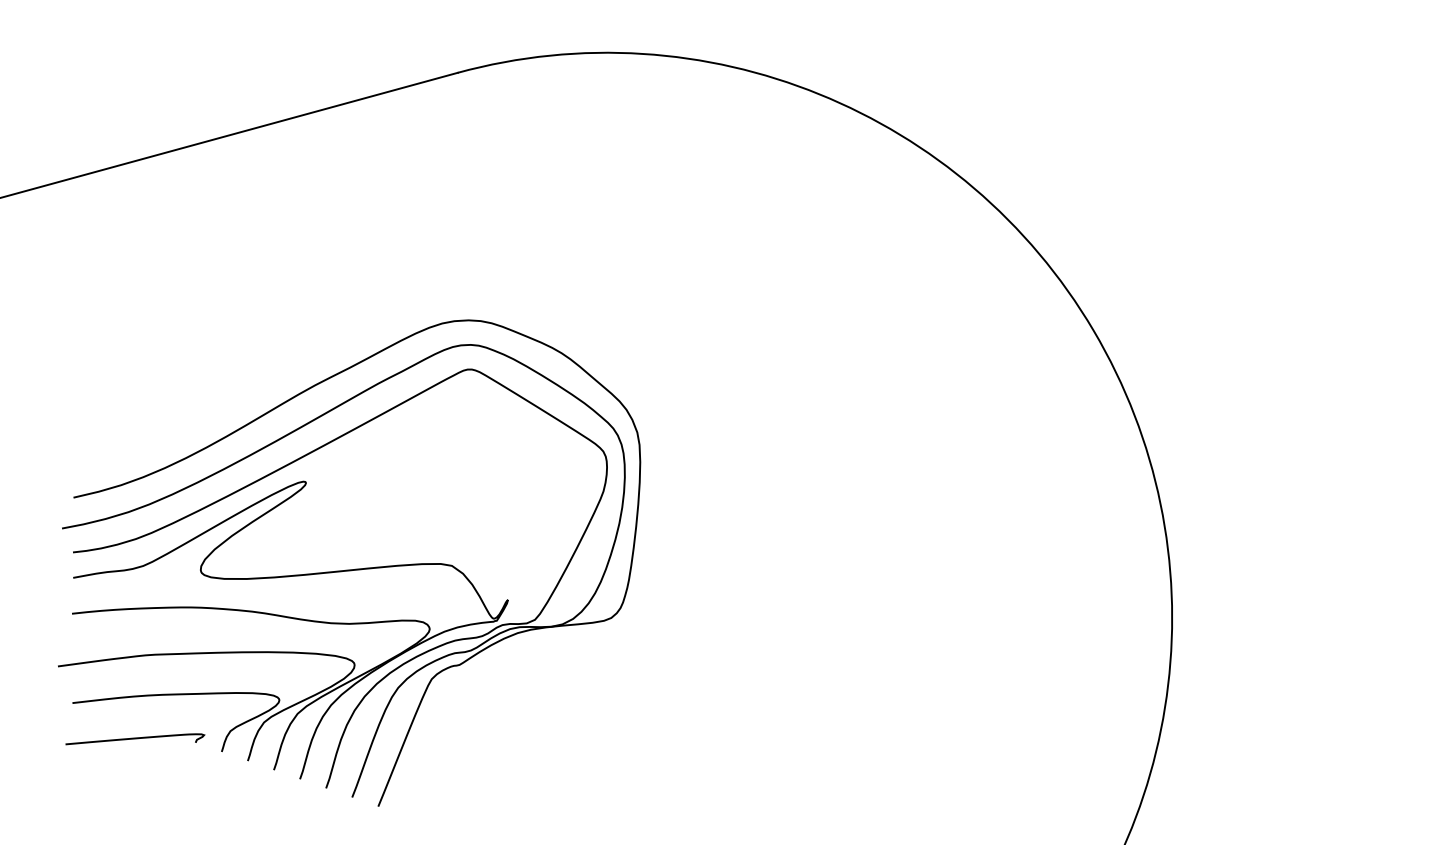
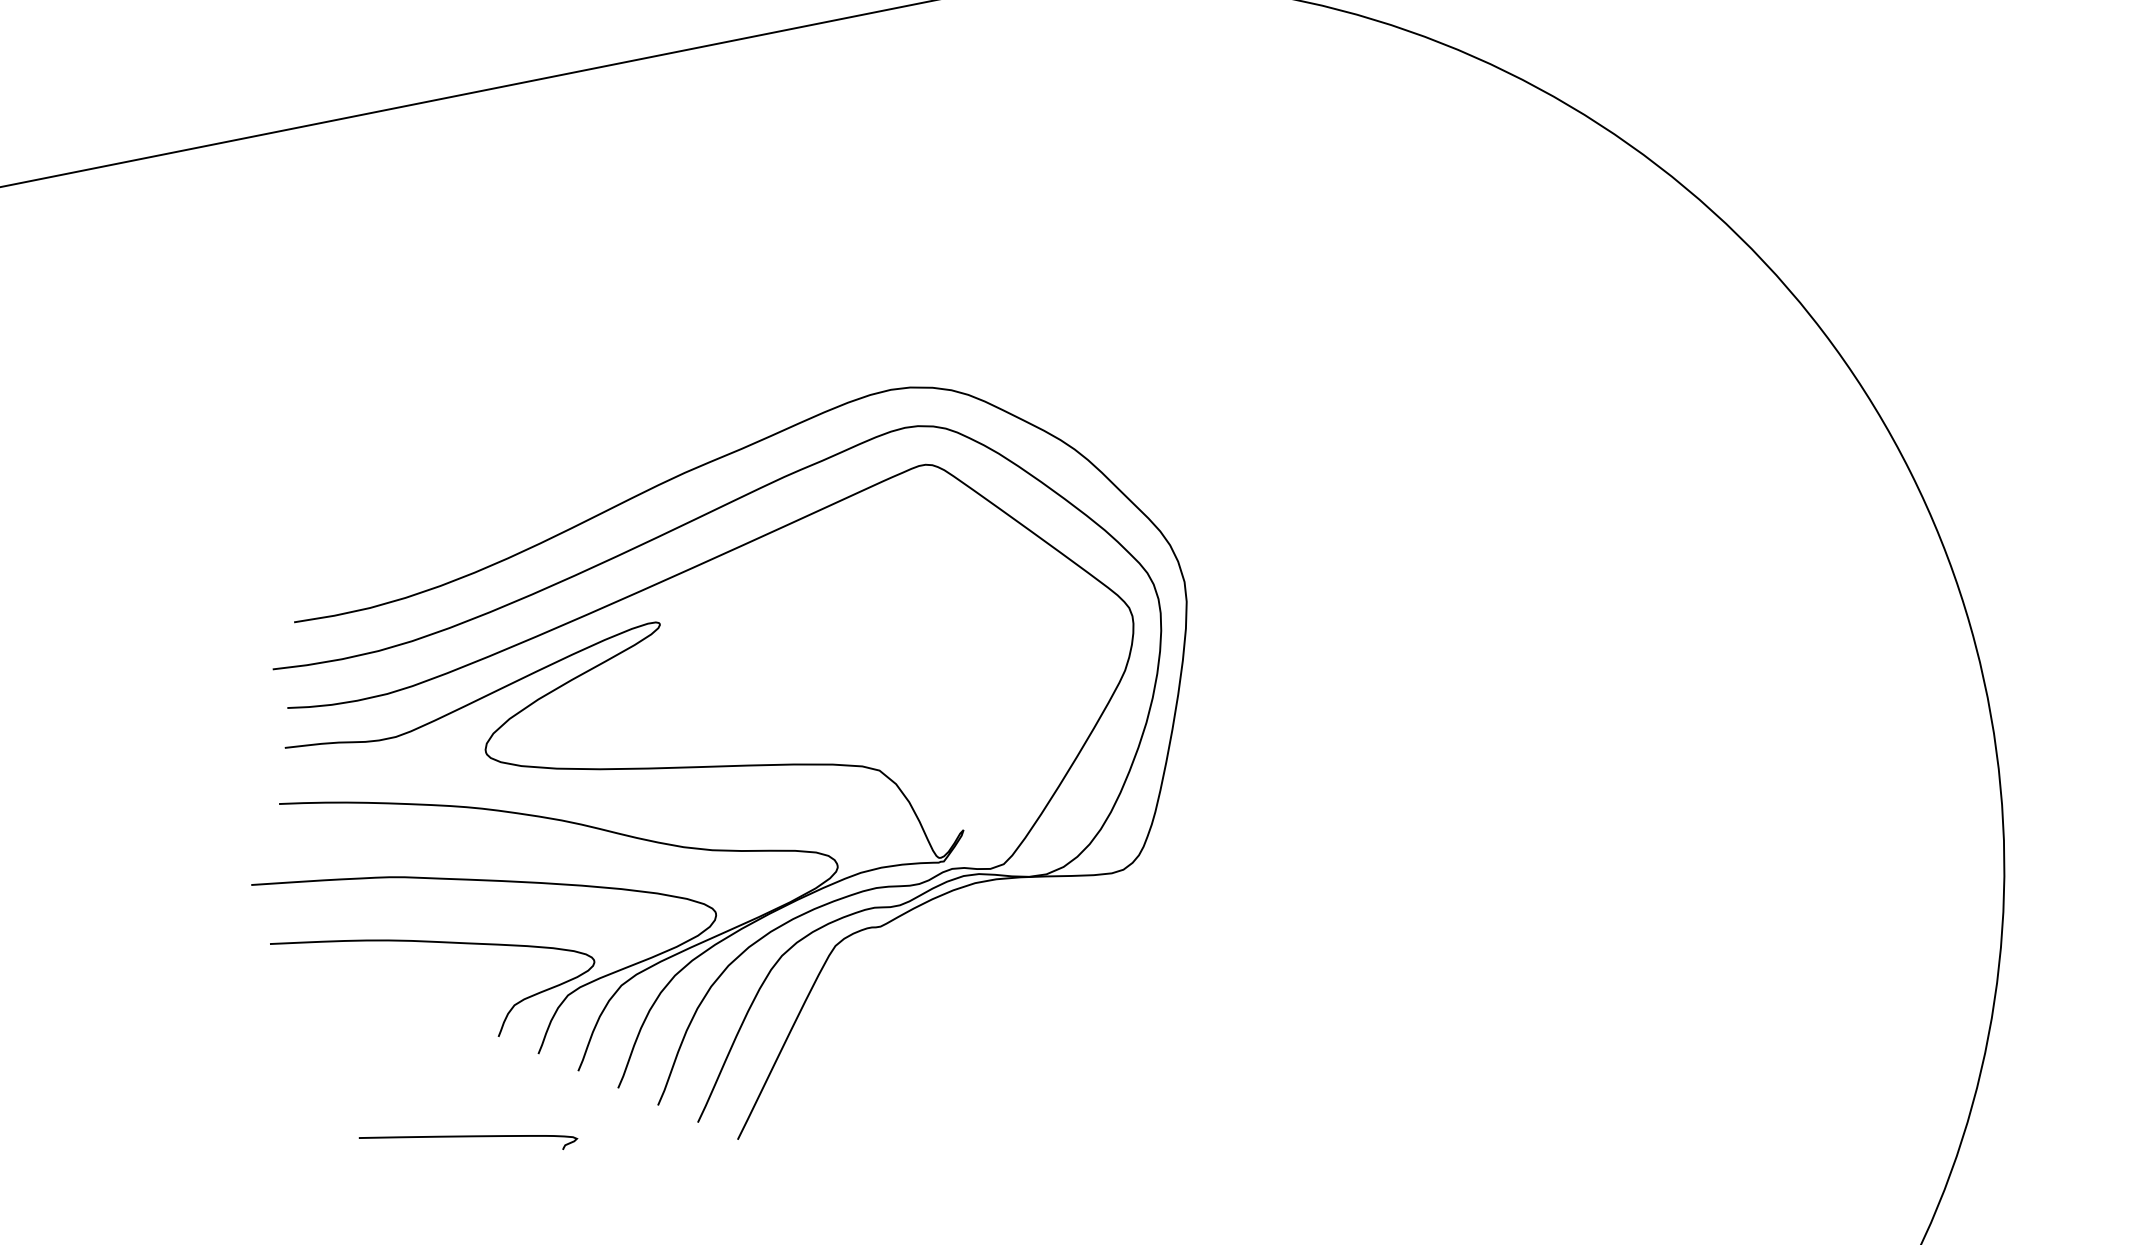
curve: (135, 739) -> (468, 1138), moved

